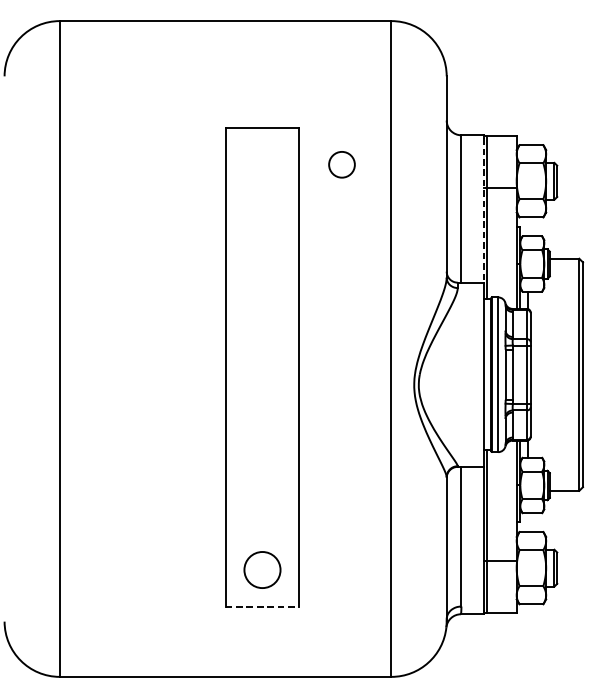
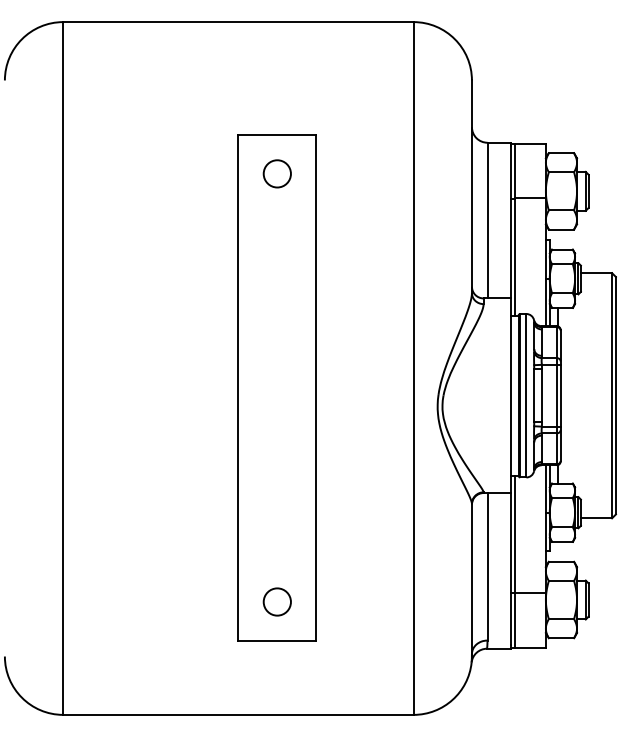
circle: (341, 164) -> (276, 173), moved
line: (483, 210) -> (510, 222), dashed -> solid
circle: (261, 569) -> (276, 601), size x0.71
line: (262, 606) -> (277, 640), dashed -> solid

